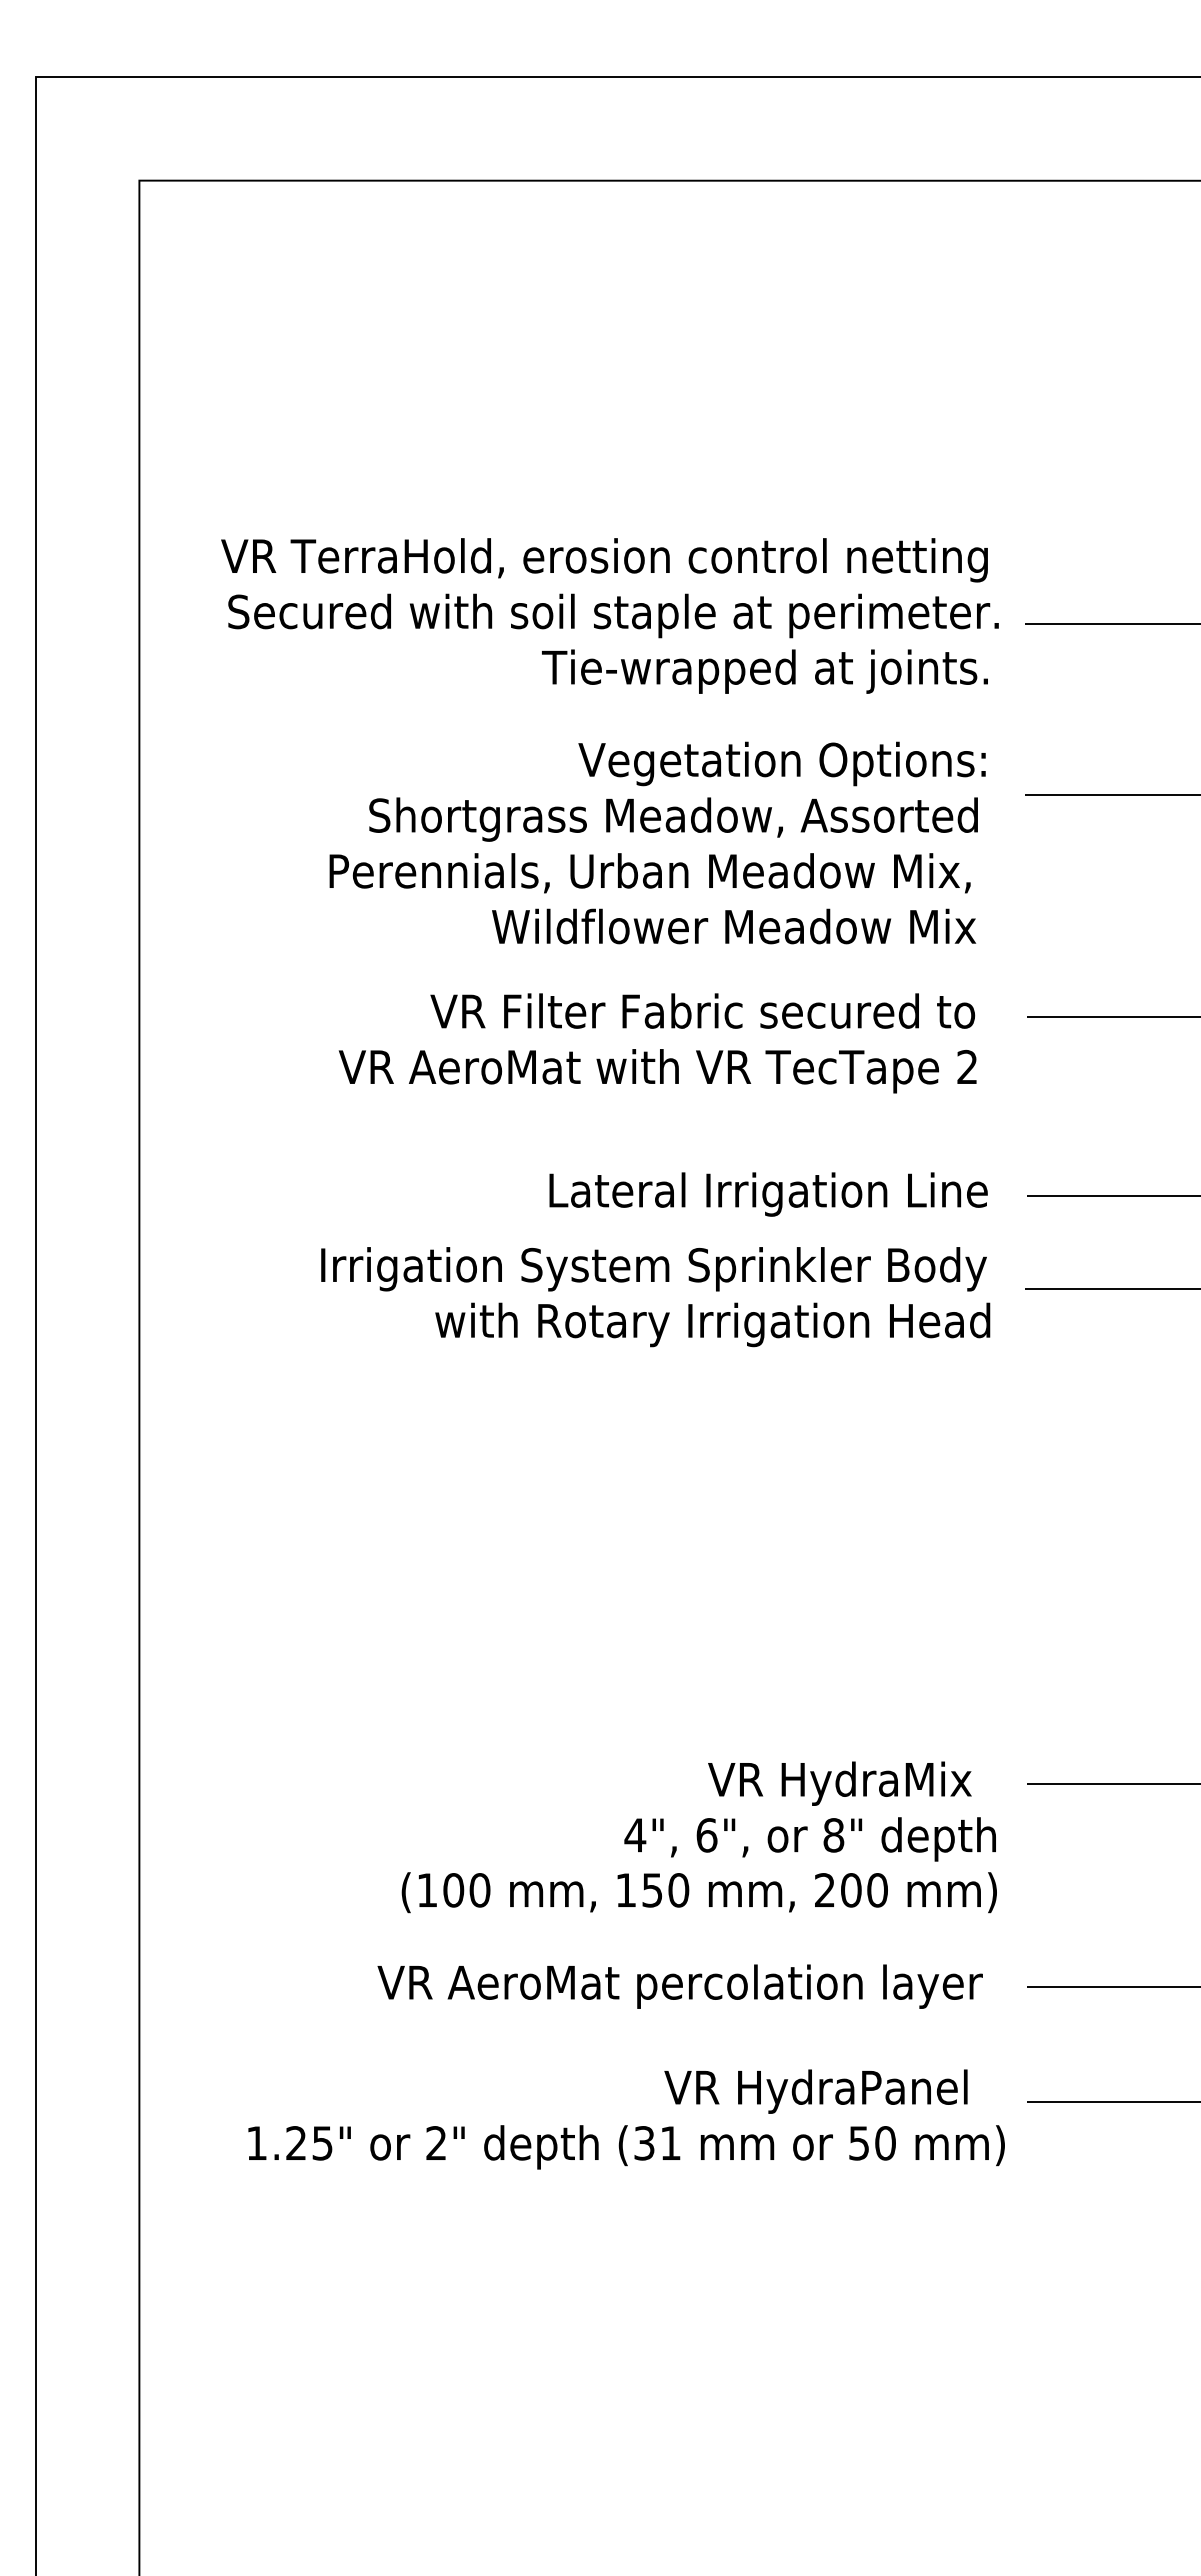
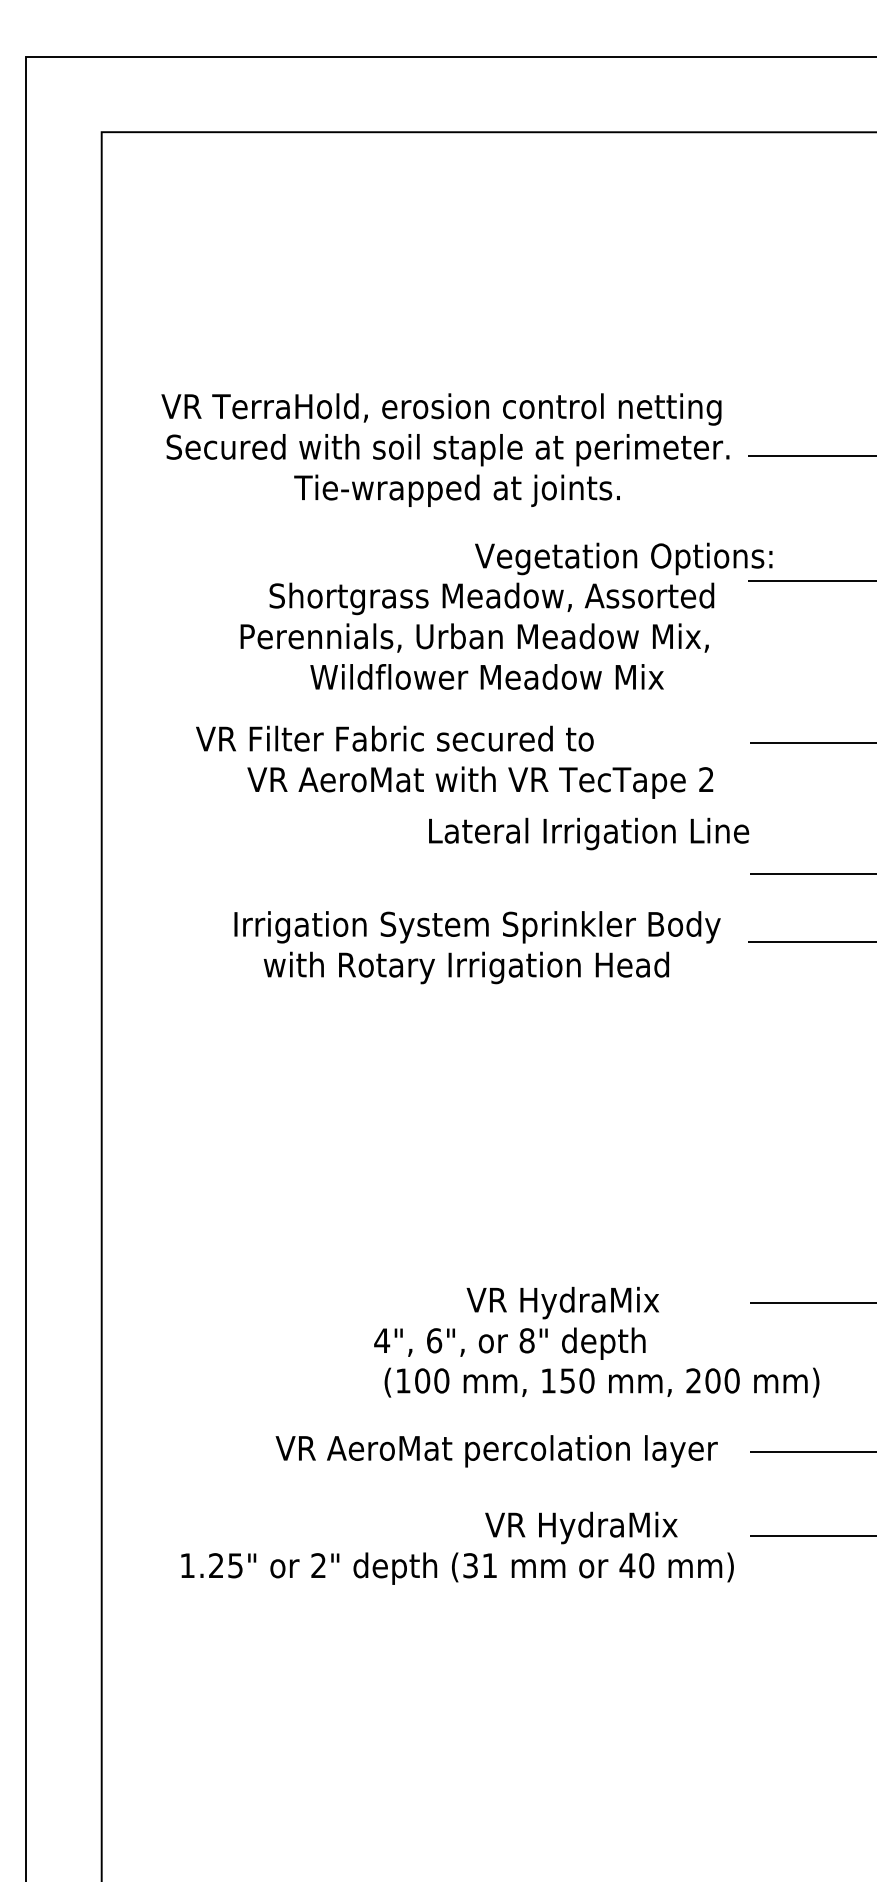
text: (764, 671) -> (456, 490), moved
text: (781, 763) -> (623, 558), moved
text: (734, 926) -> (487, 676), moved
text: (702, 1010) -> (394, 738), moved
text: (768, 1194) -> (588, 833), moved
text: (712, 1324) -> (466, 967), moved
text: (839, 1783) -> (562, 1302), moved
text: (809, 1839) -> (509, 1343), moved
text: (698, 1892) -> (601, 1382), moved
text: (916, 2086) -> (669, 1524), VR HydraPanel -> VR HydraMix
text: (859, 2143) -> (627, 1565), 50 -> 40

